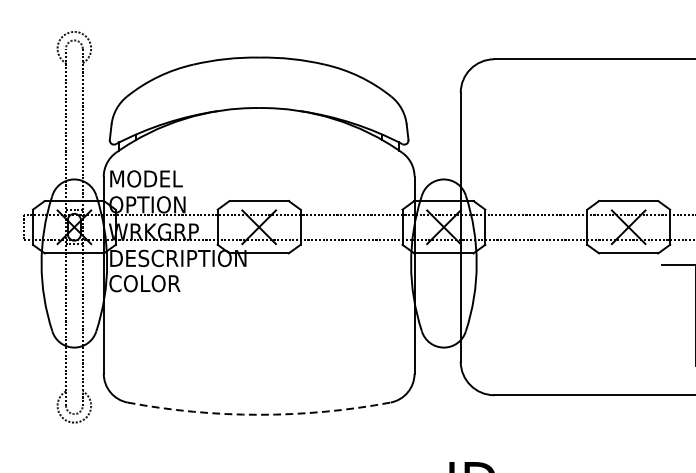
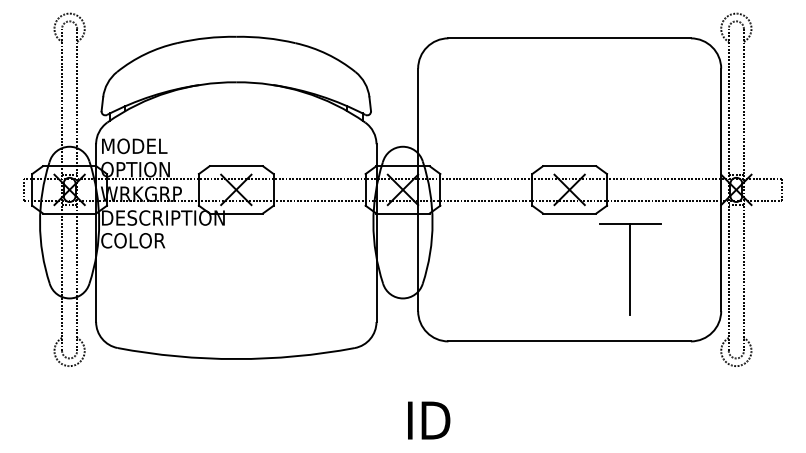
arc: (259, 415) -> (236, 359), dashed -> solid

